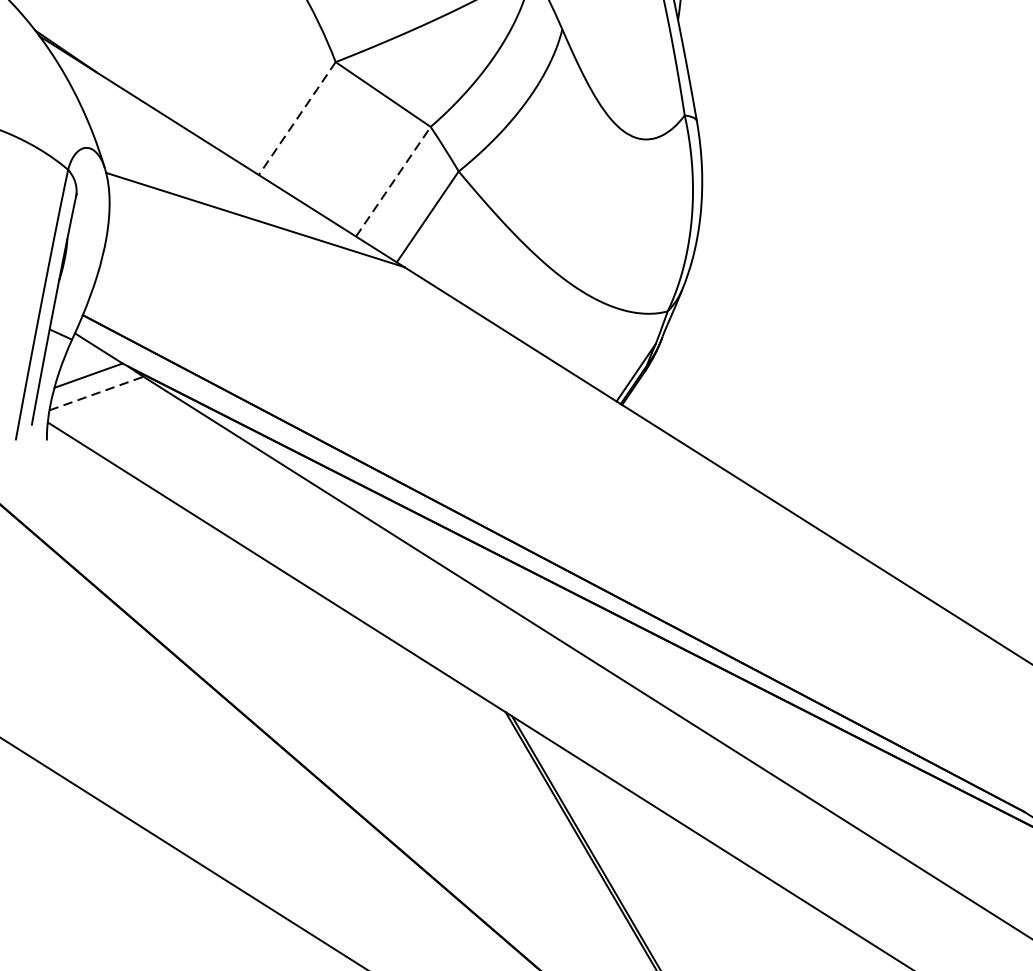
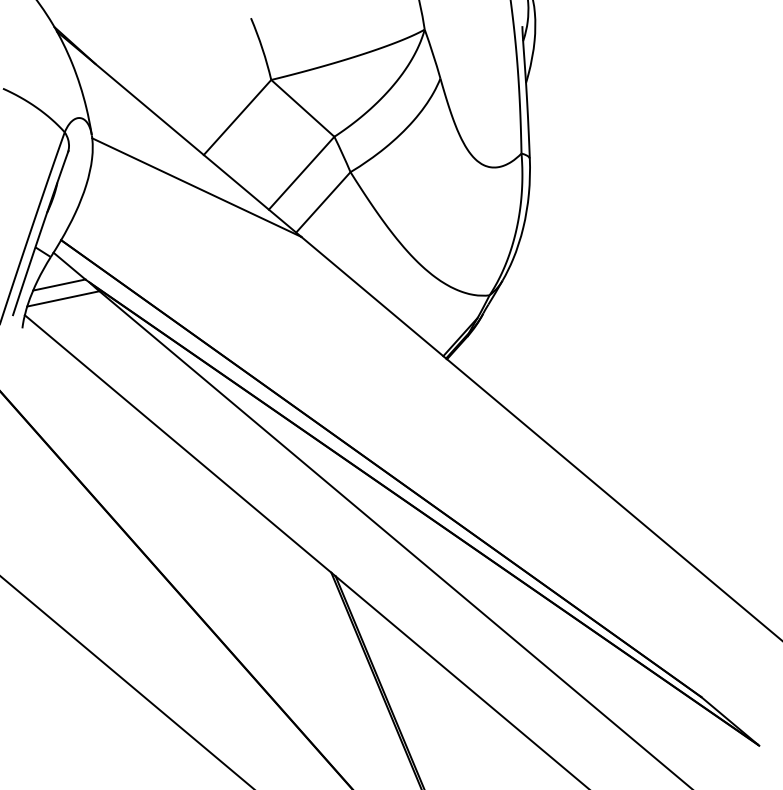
line: (297, 118) -> (237, 117), dashed -> solid
line: (393, 182) -> (301, 173), dashed -> solid
line: (96, 392) -> (63, 298), dashed -> solid

